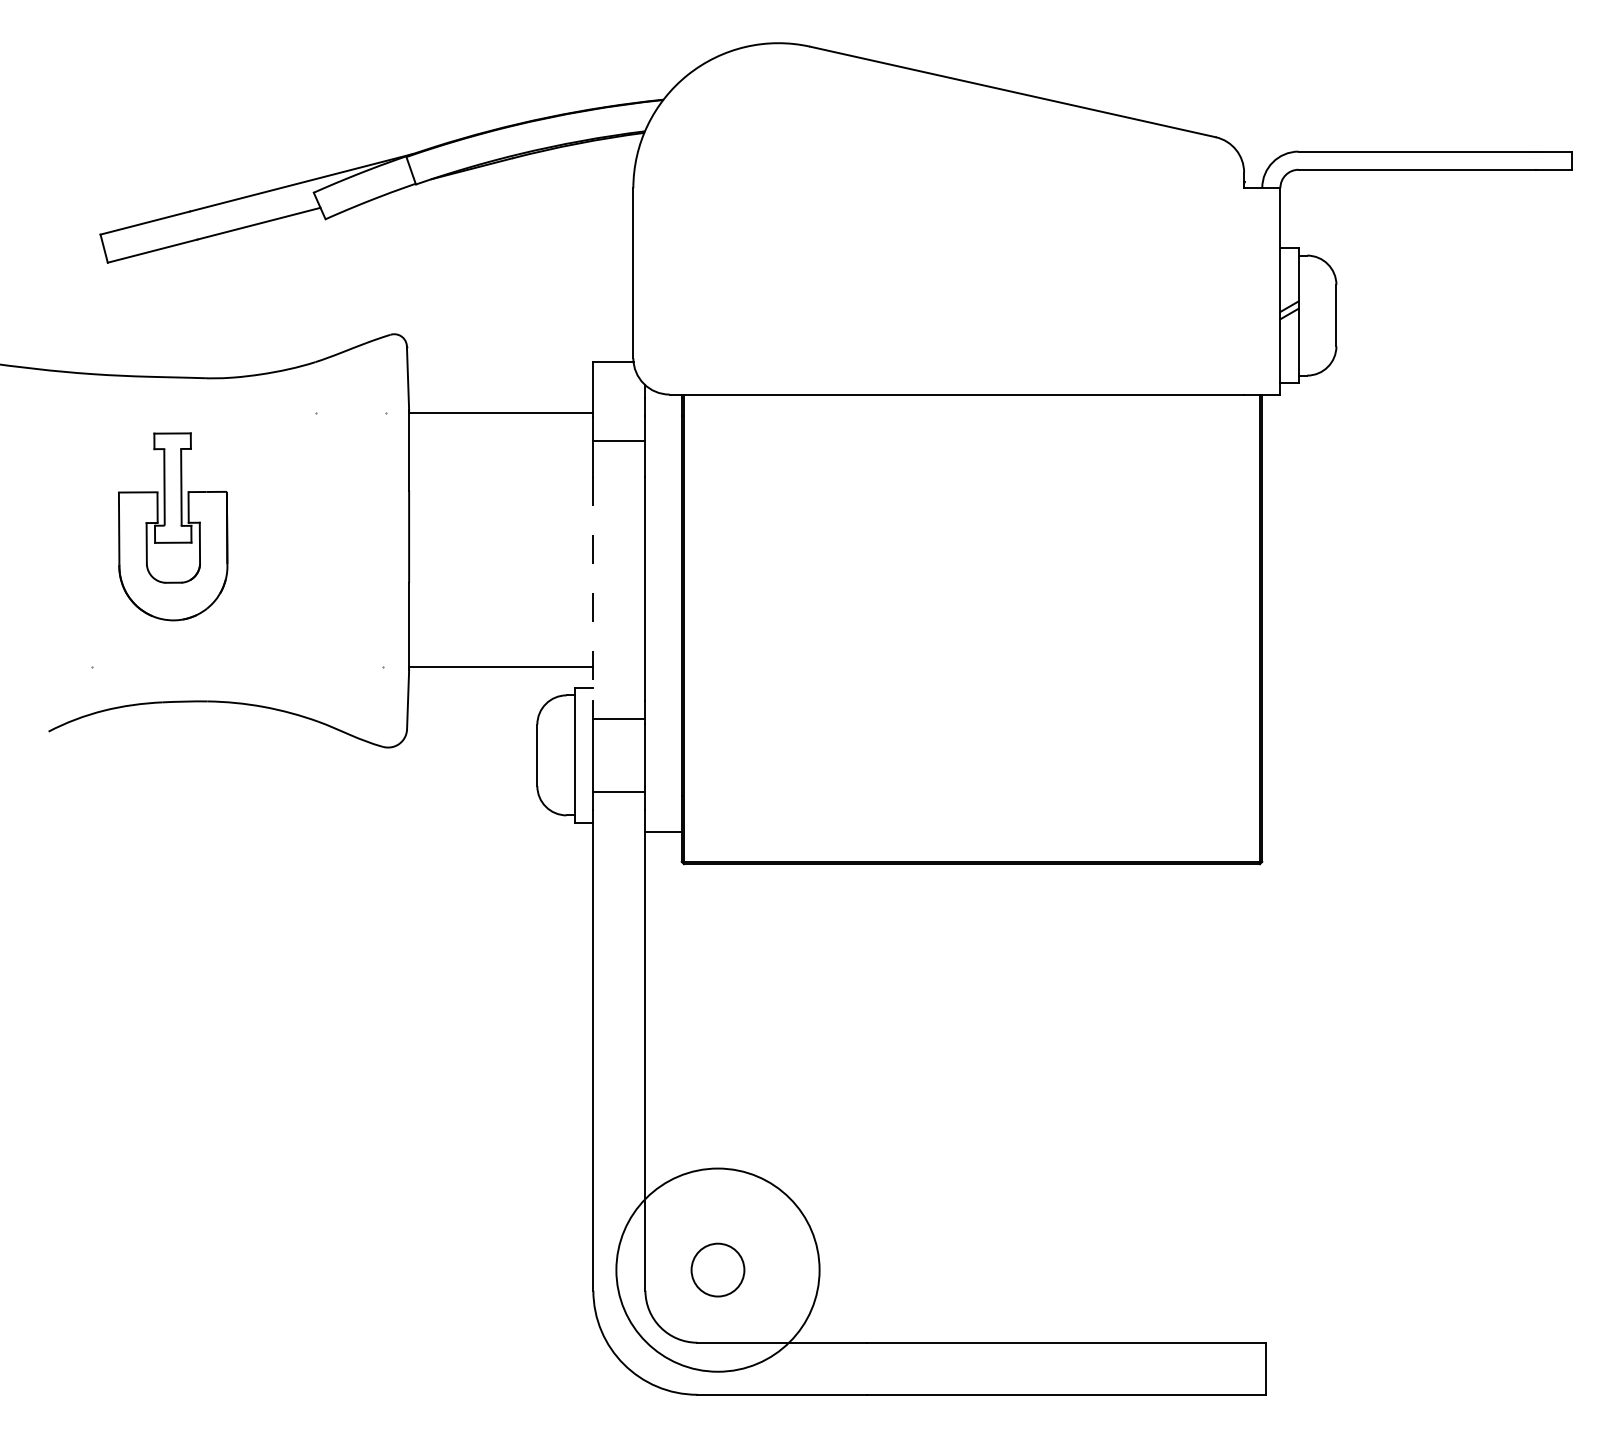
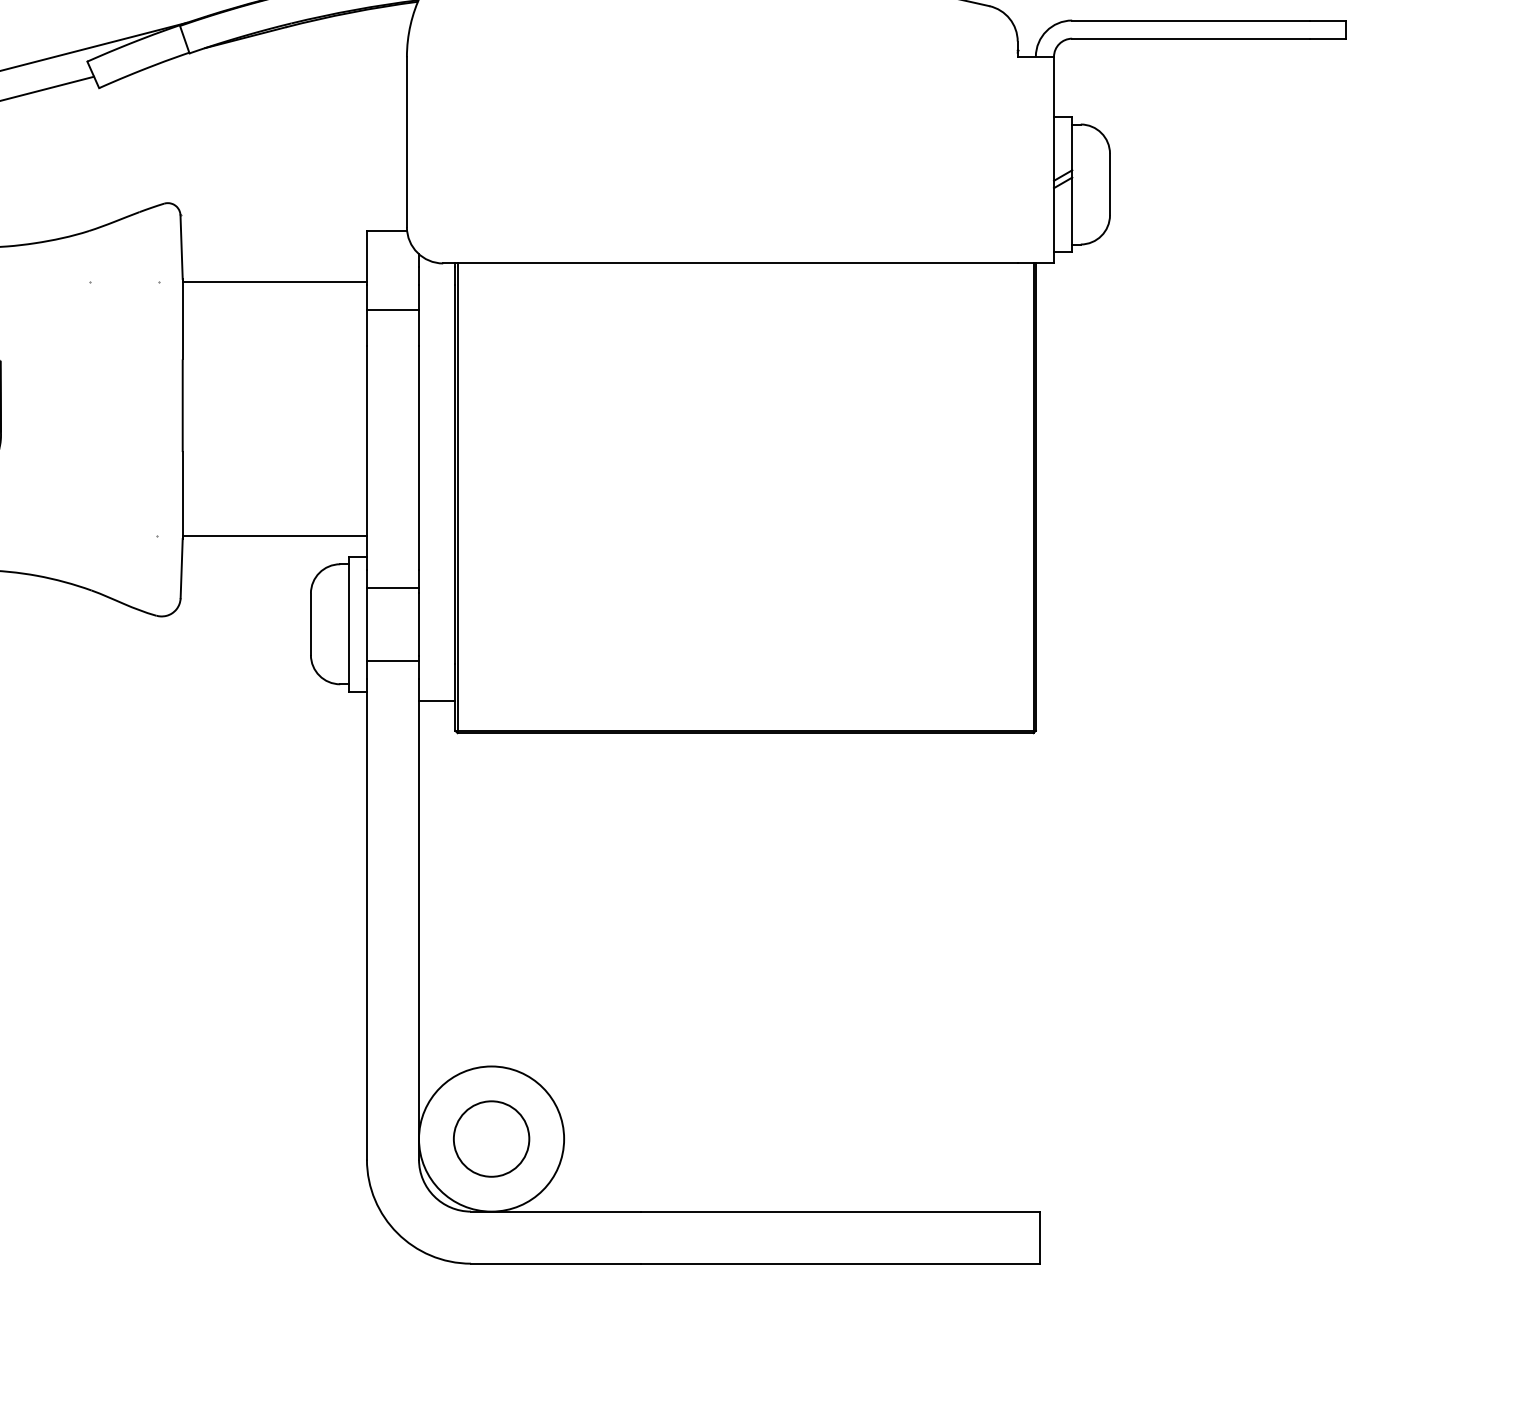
line: (593, 589) -> (367, 458), dashed -> solid
circle: (717, 1269) -> (491, 1138), size x0.71
circle: (717, 1269) -> (491, 1138), size x1.43

